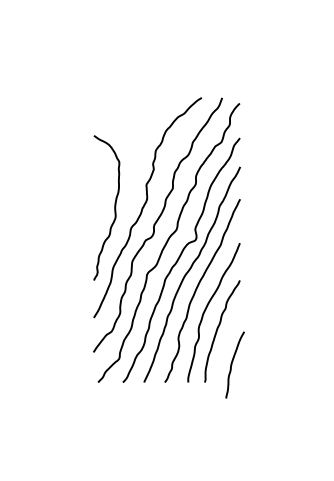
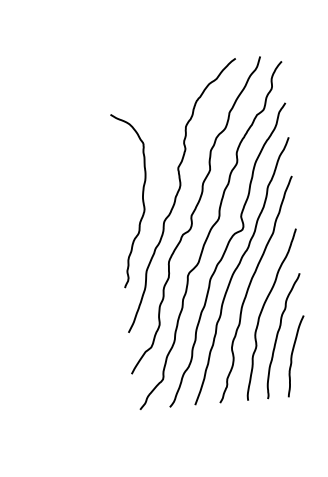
curve: (232, 364) -> (292, 355), moved

